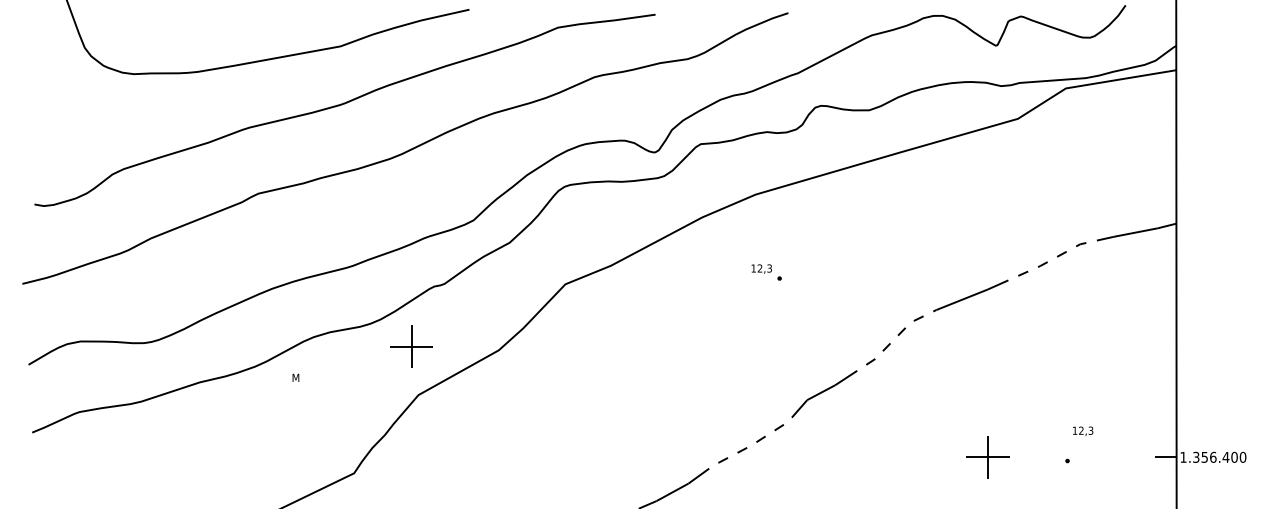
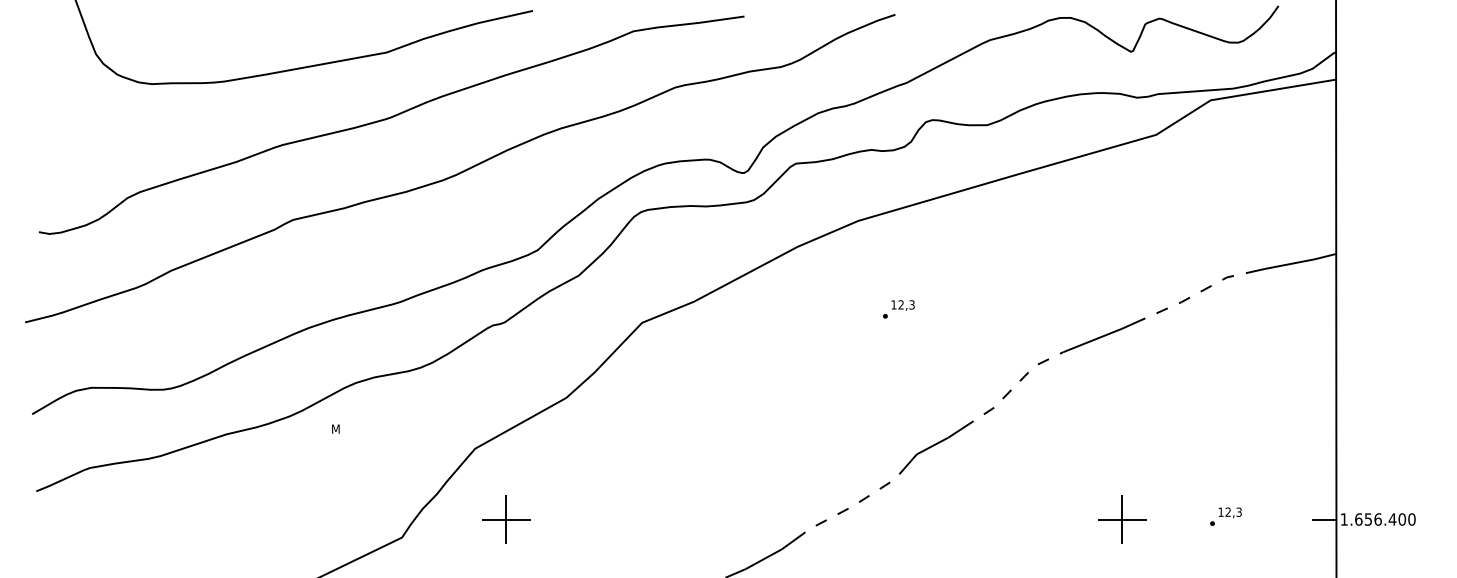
text: (761, 269) -> (902, 305), moved
part: (411, 346) -> (506, 519), moved
text: (1082, 430) -> (1229, 512), moved
text: (1196, 457) -> (1358, 519), 1.356.400 -> 1.656.400

